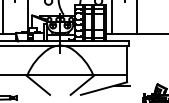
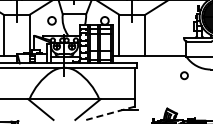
line: (103, 88) -> (110, 113), solid -> dashed

